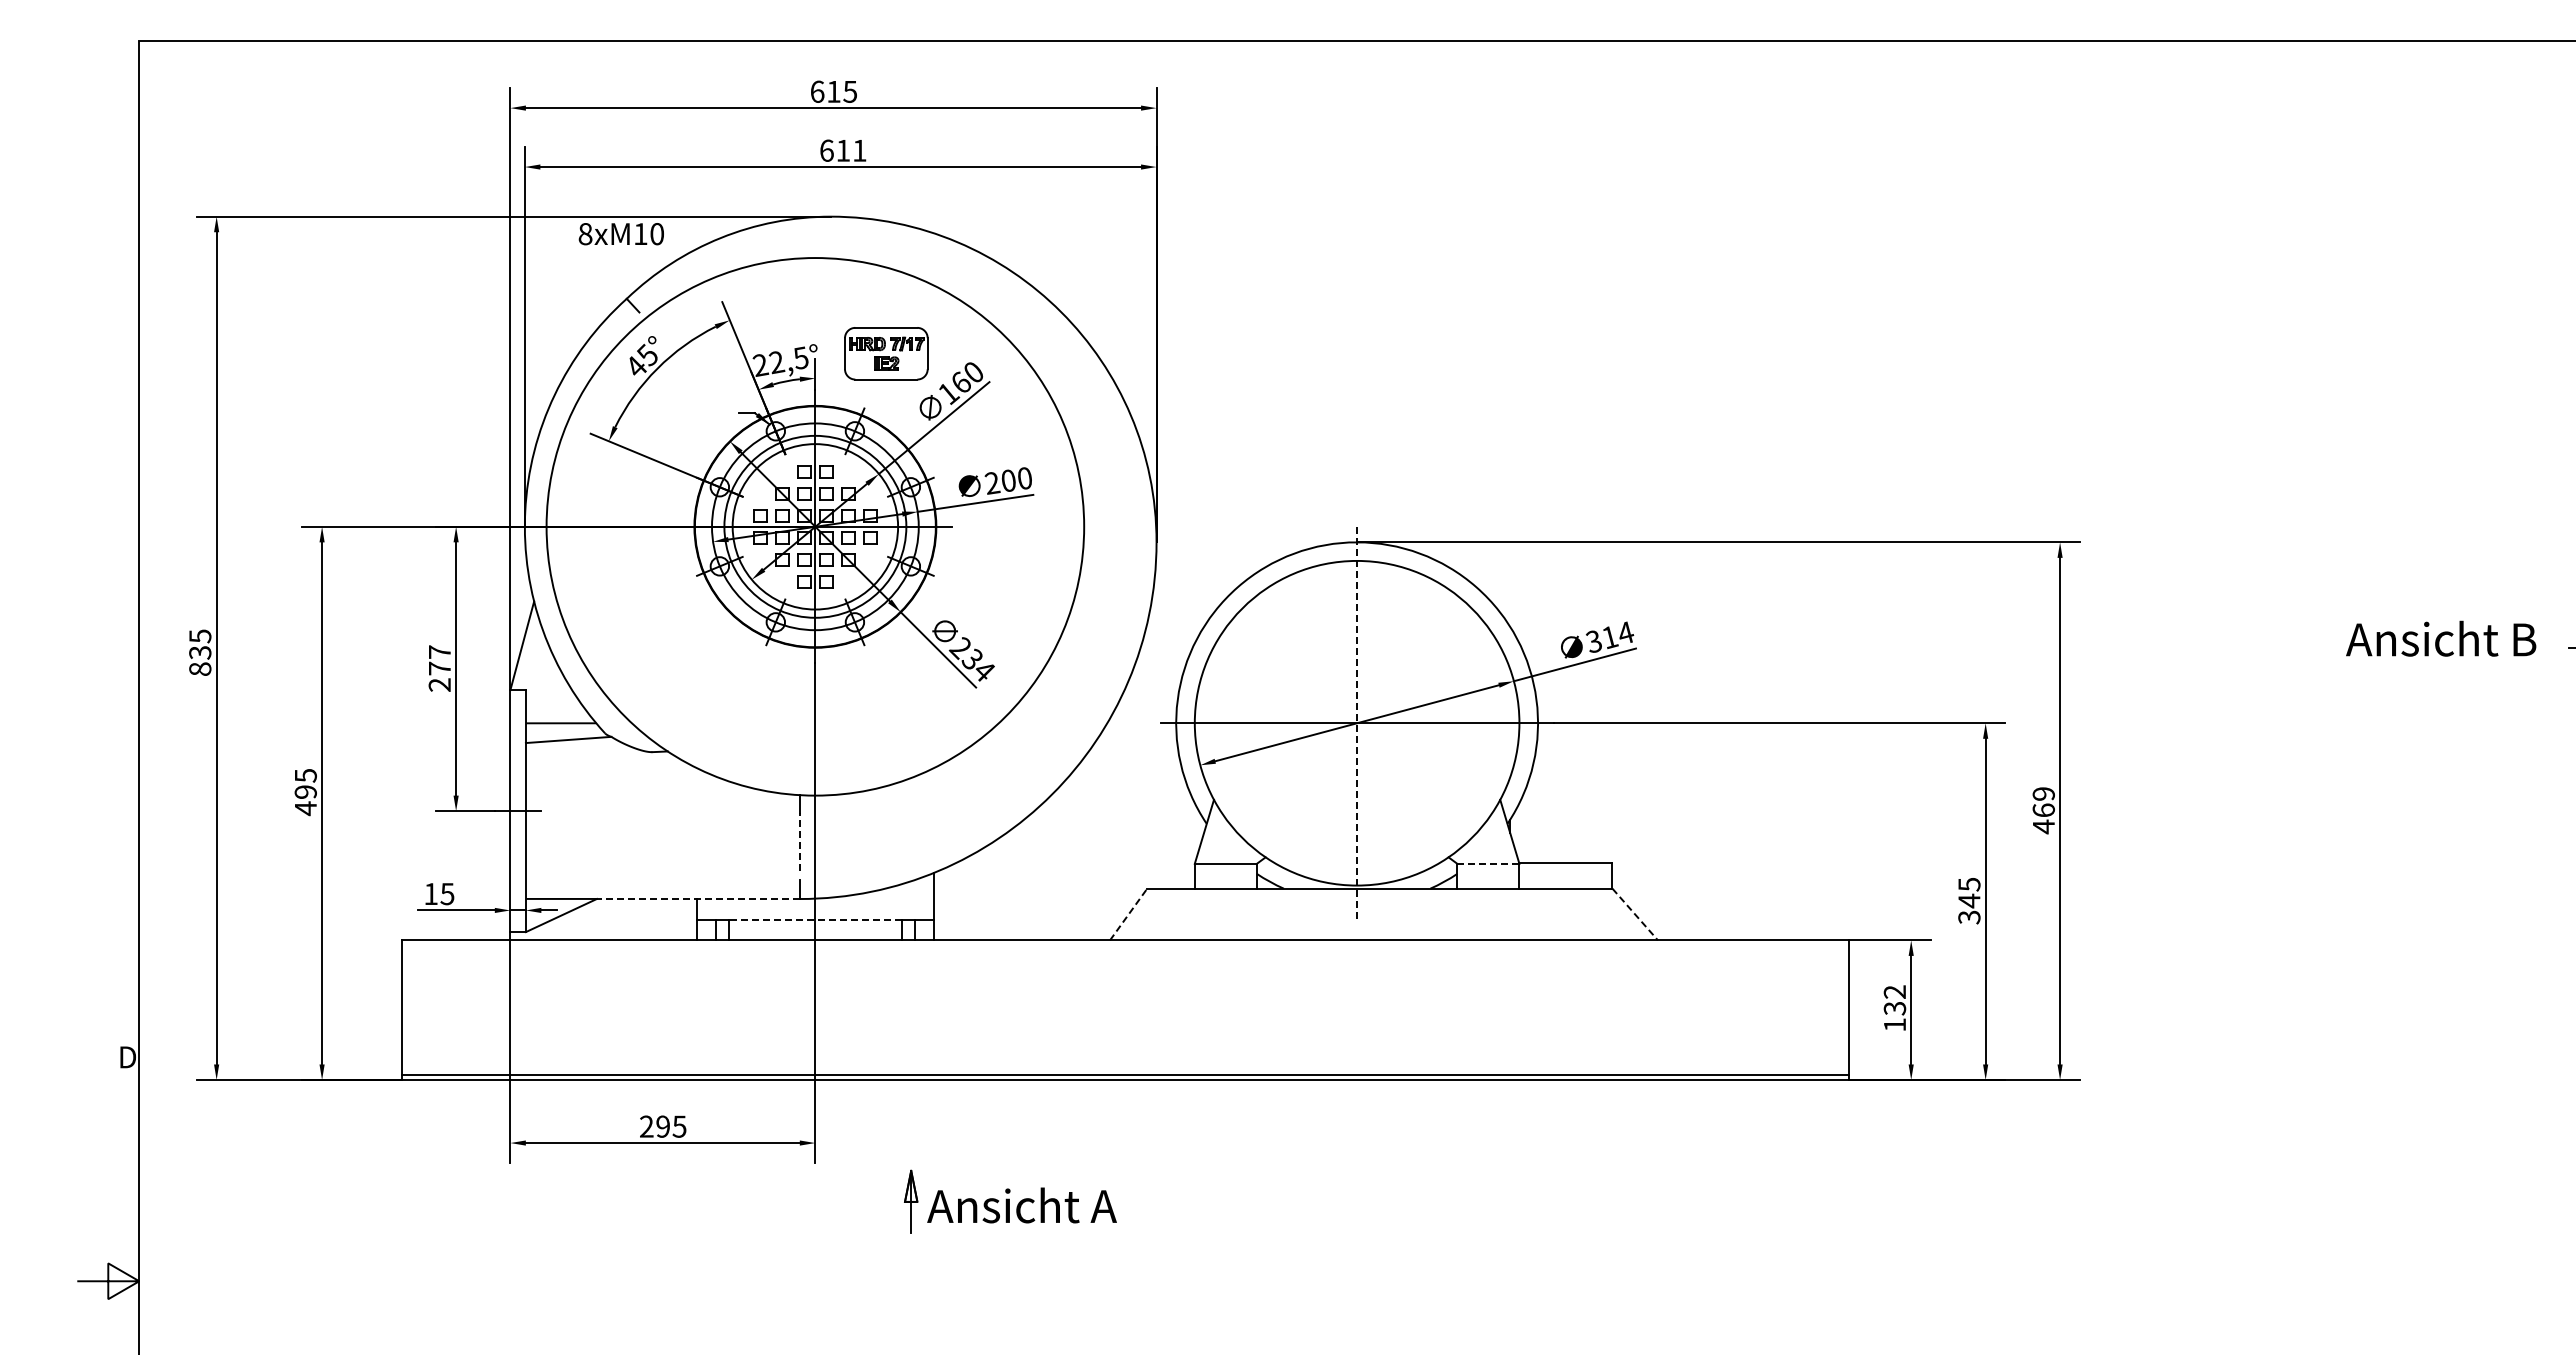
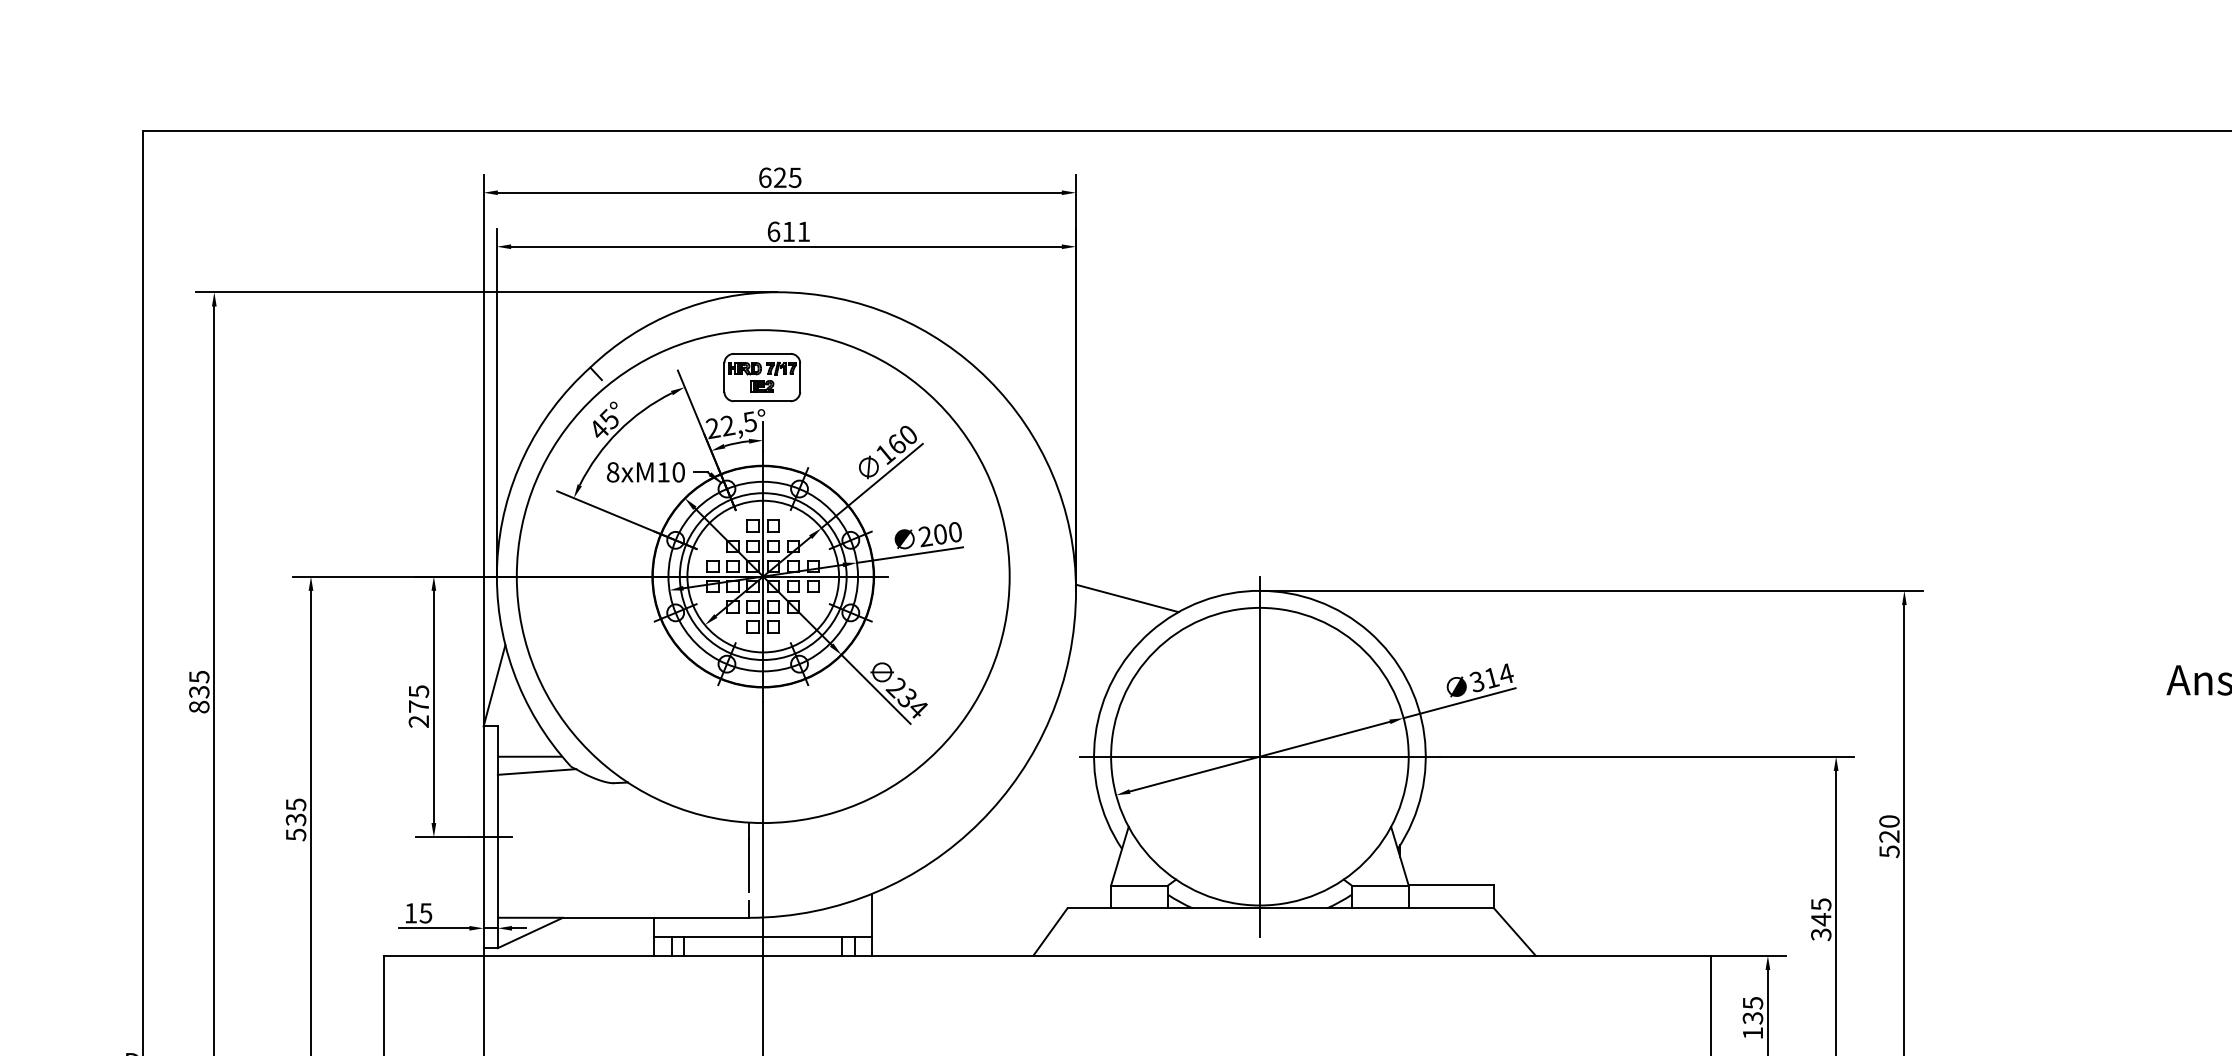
text: (833, 91) -> (779, 177), 615 -> 625
text: (620, 234) -> (645, 472), moved
part: (886, 353) -> (762, 377), moved
line: (1212, 550) -> (1127, 598), added
text: (439, 652) -> (418, 691), 277 -> 275
line: (1357, 723) -> (1260, 756), dashed -> solid
text: (305, 800) -> (295, 827), 495 -> 535
text: (2043, 810) -> (1889, 836), 469 -> 520
line: (799, 841) -> (748, 865), dashed -> solid
line: (1488, 863) -> (1380, 885), dashed -> solid
line: (698, 899) -> (656, 918), dashed -> solid
line: (1128, 914) -> (1050, 932), dashed -> solid
line: (1635, 914) -> (1515, 932), dashed -> solid
line: (814, 919) -> (762, 936), dashed -> solid
text: (1894, 992) -> (1752, 1003), 132 -> 135

